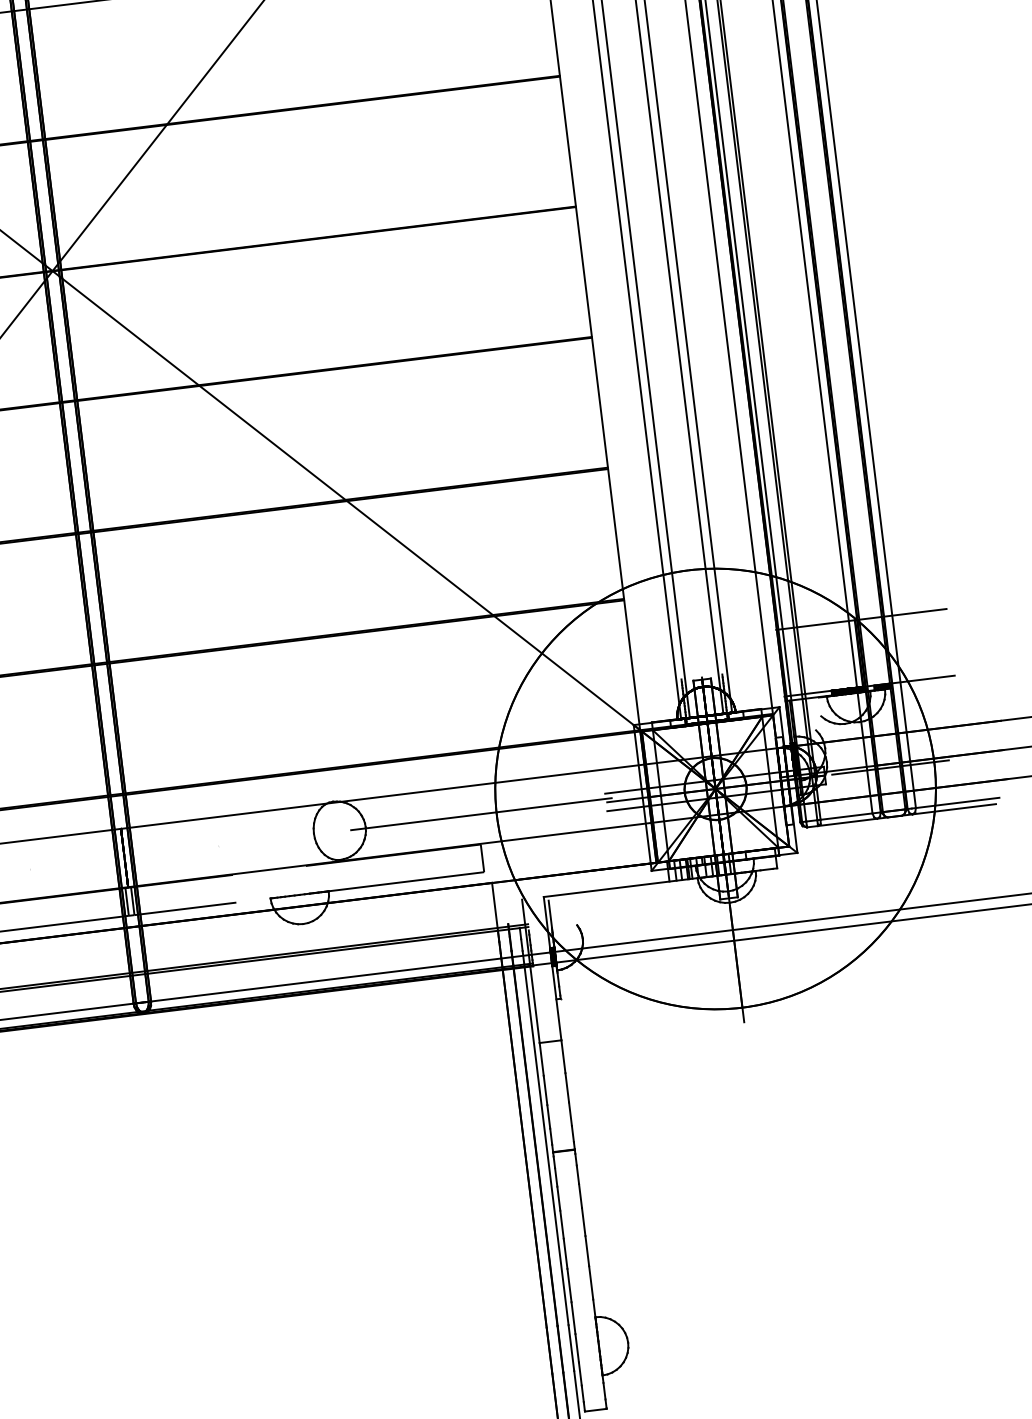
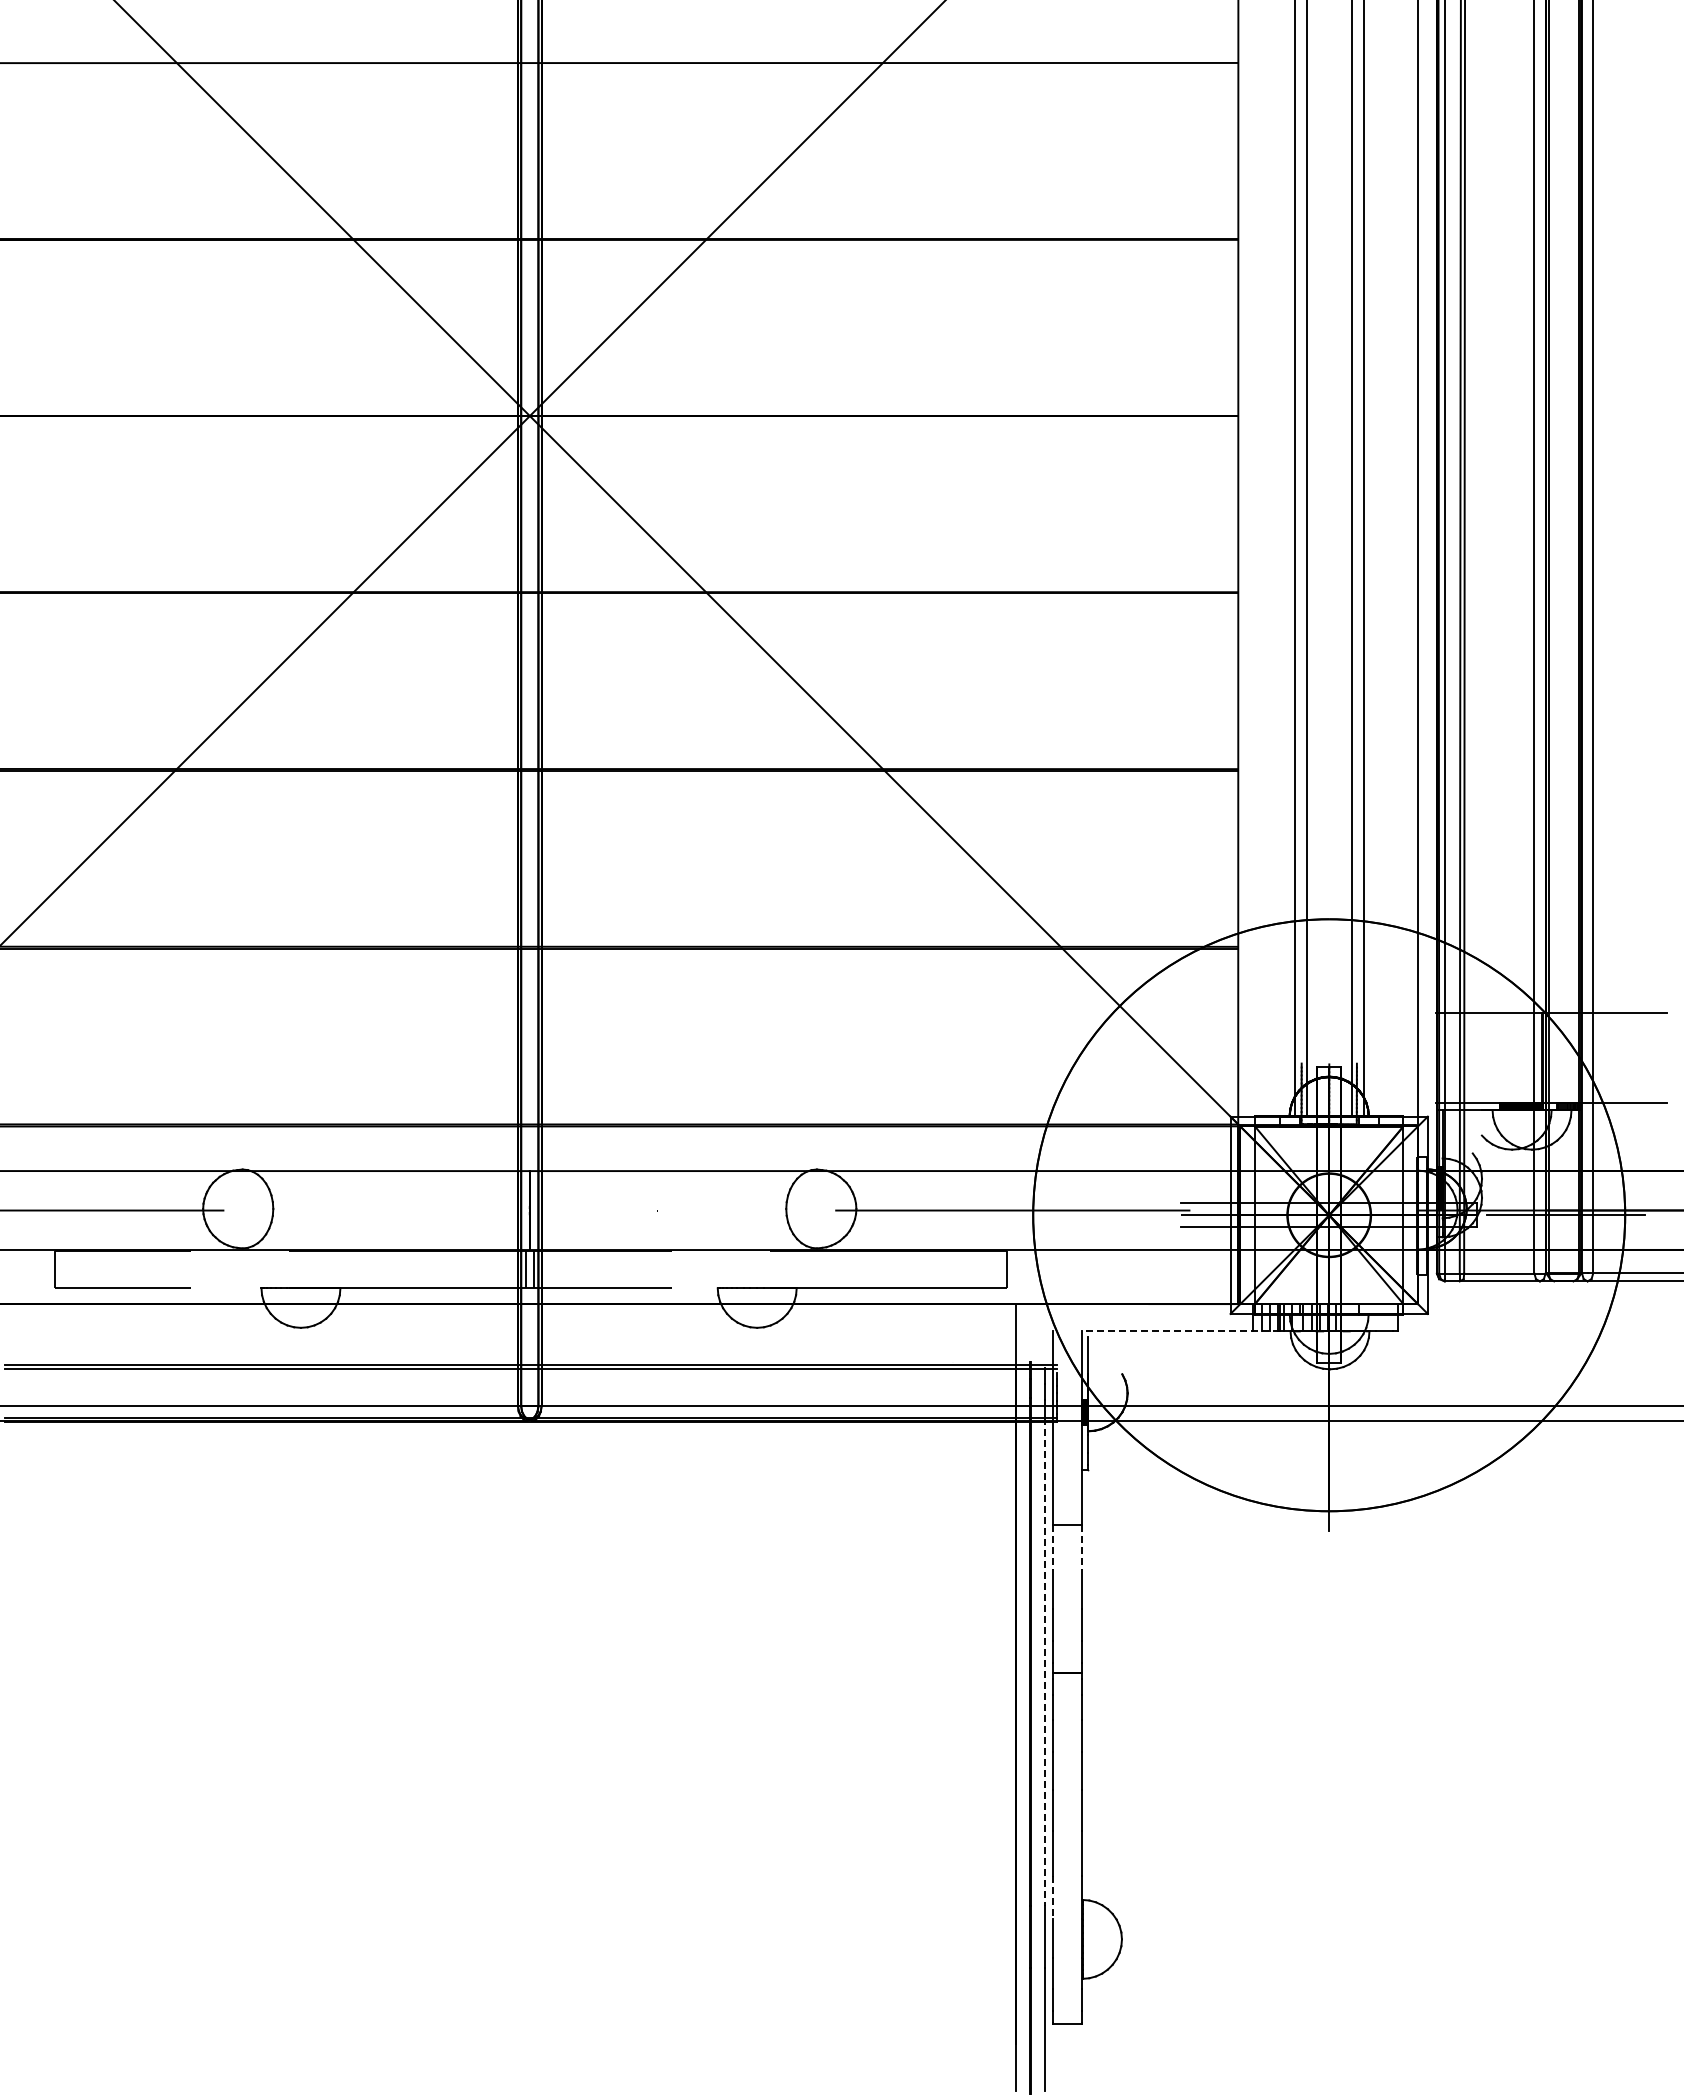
line: (617, 888) -> (1181, 1331), solid -> dashed
line: (563, 1056) -> (1082, 1547), solid -> dashed
line: (542, 1059) -> (1053, 1547), solid -> dashed
line: (546, 1145) -> (1045, 1662), solid -> dashed
line: (573, 1318) -> (1053, 1897), solid -> dashed

